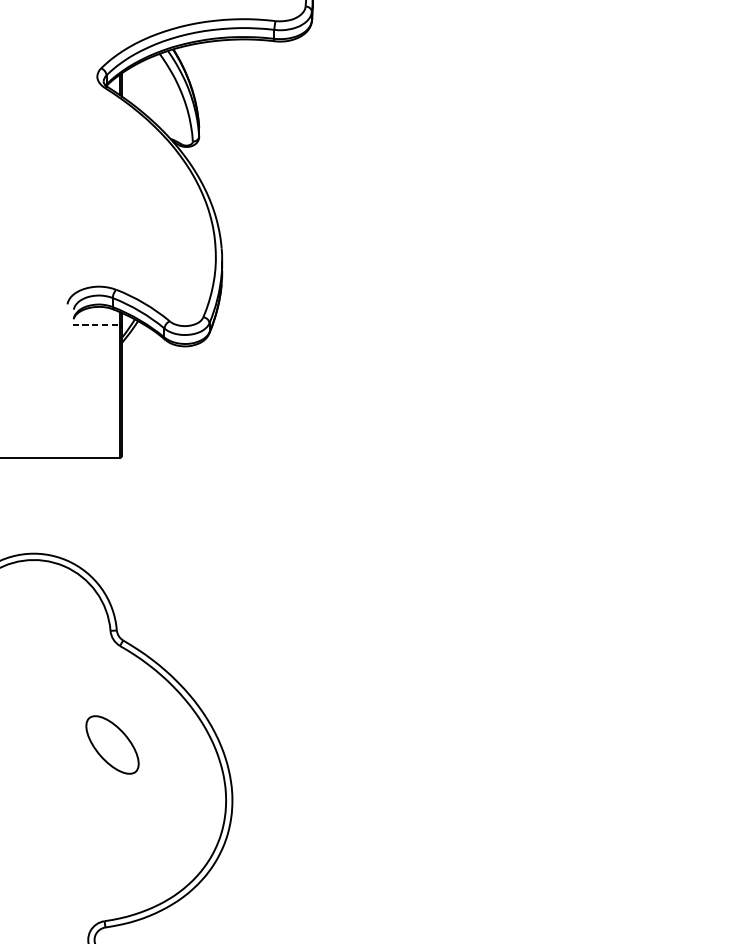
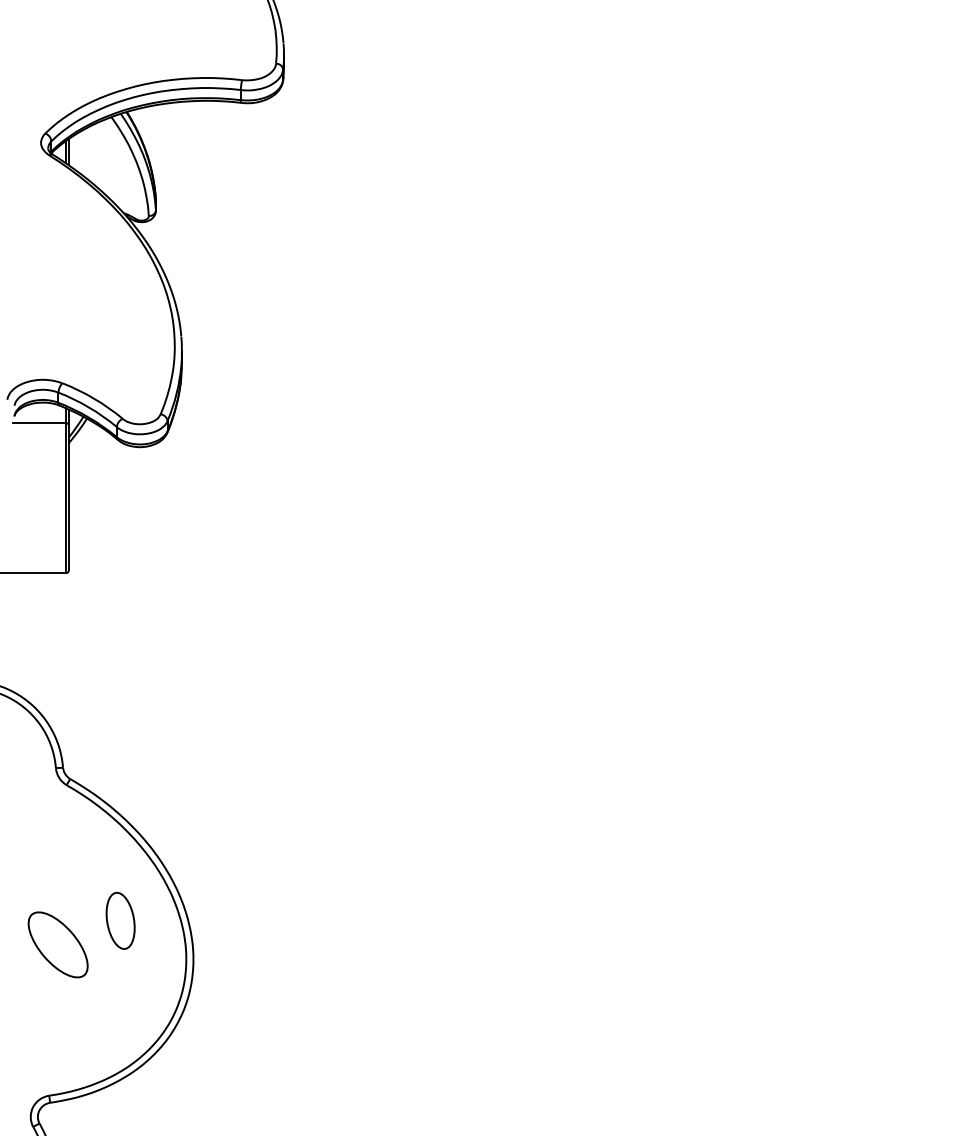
line: (96, 325) -> (40, 423), dashed -> solid
part: (111, 744) -> (57, 944), moved
part: (167, 765) -> (120, 920), added

